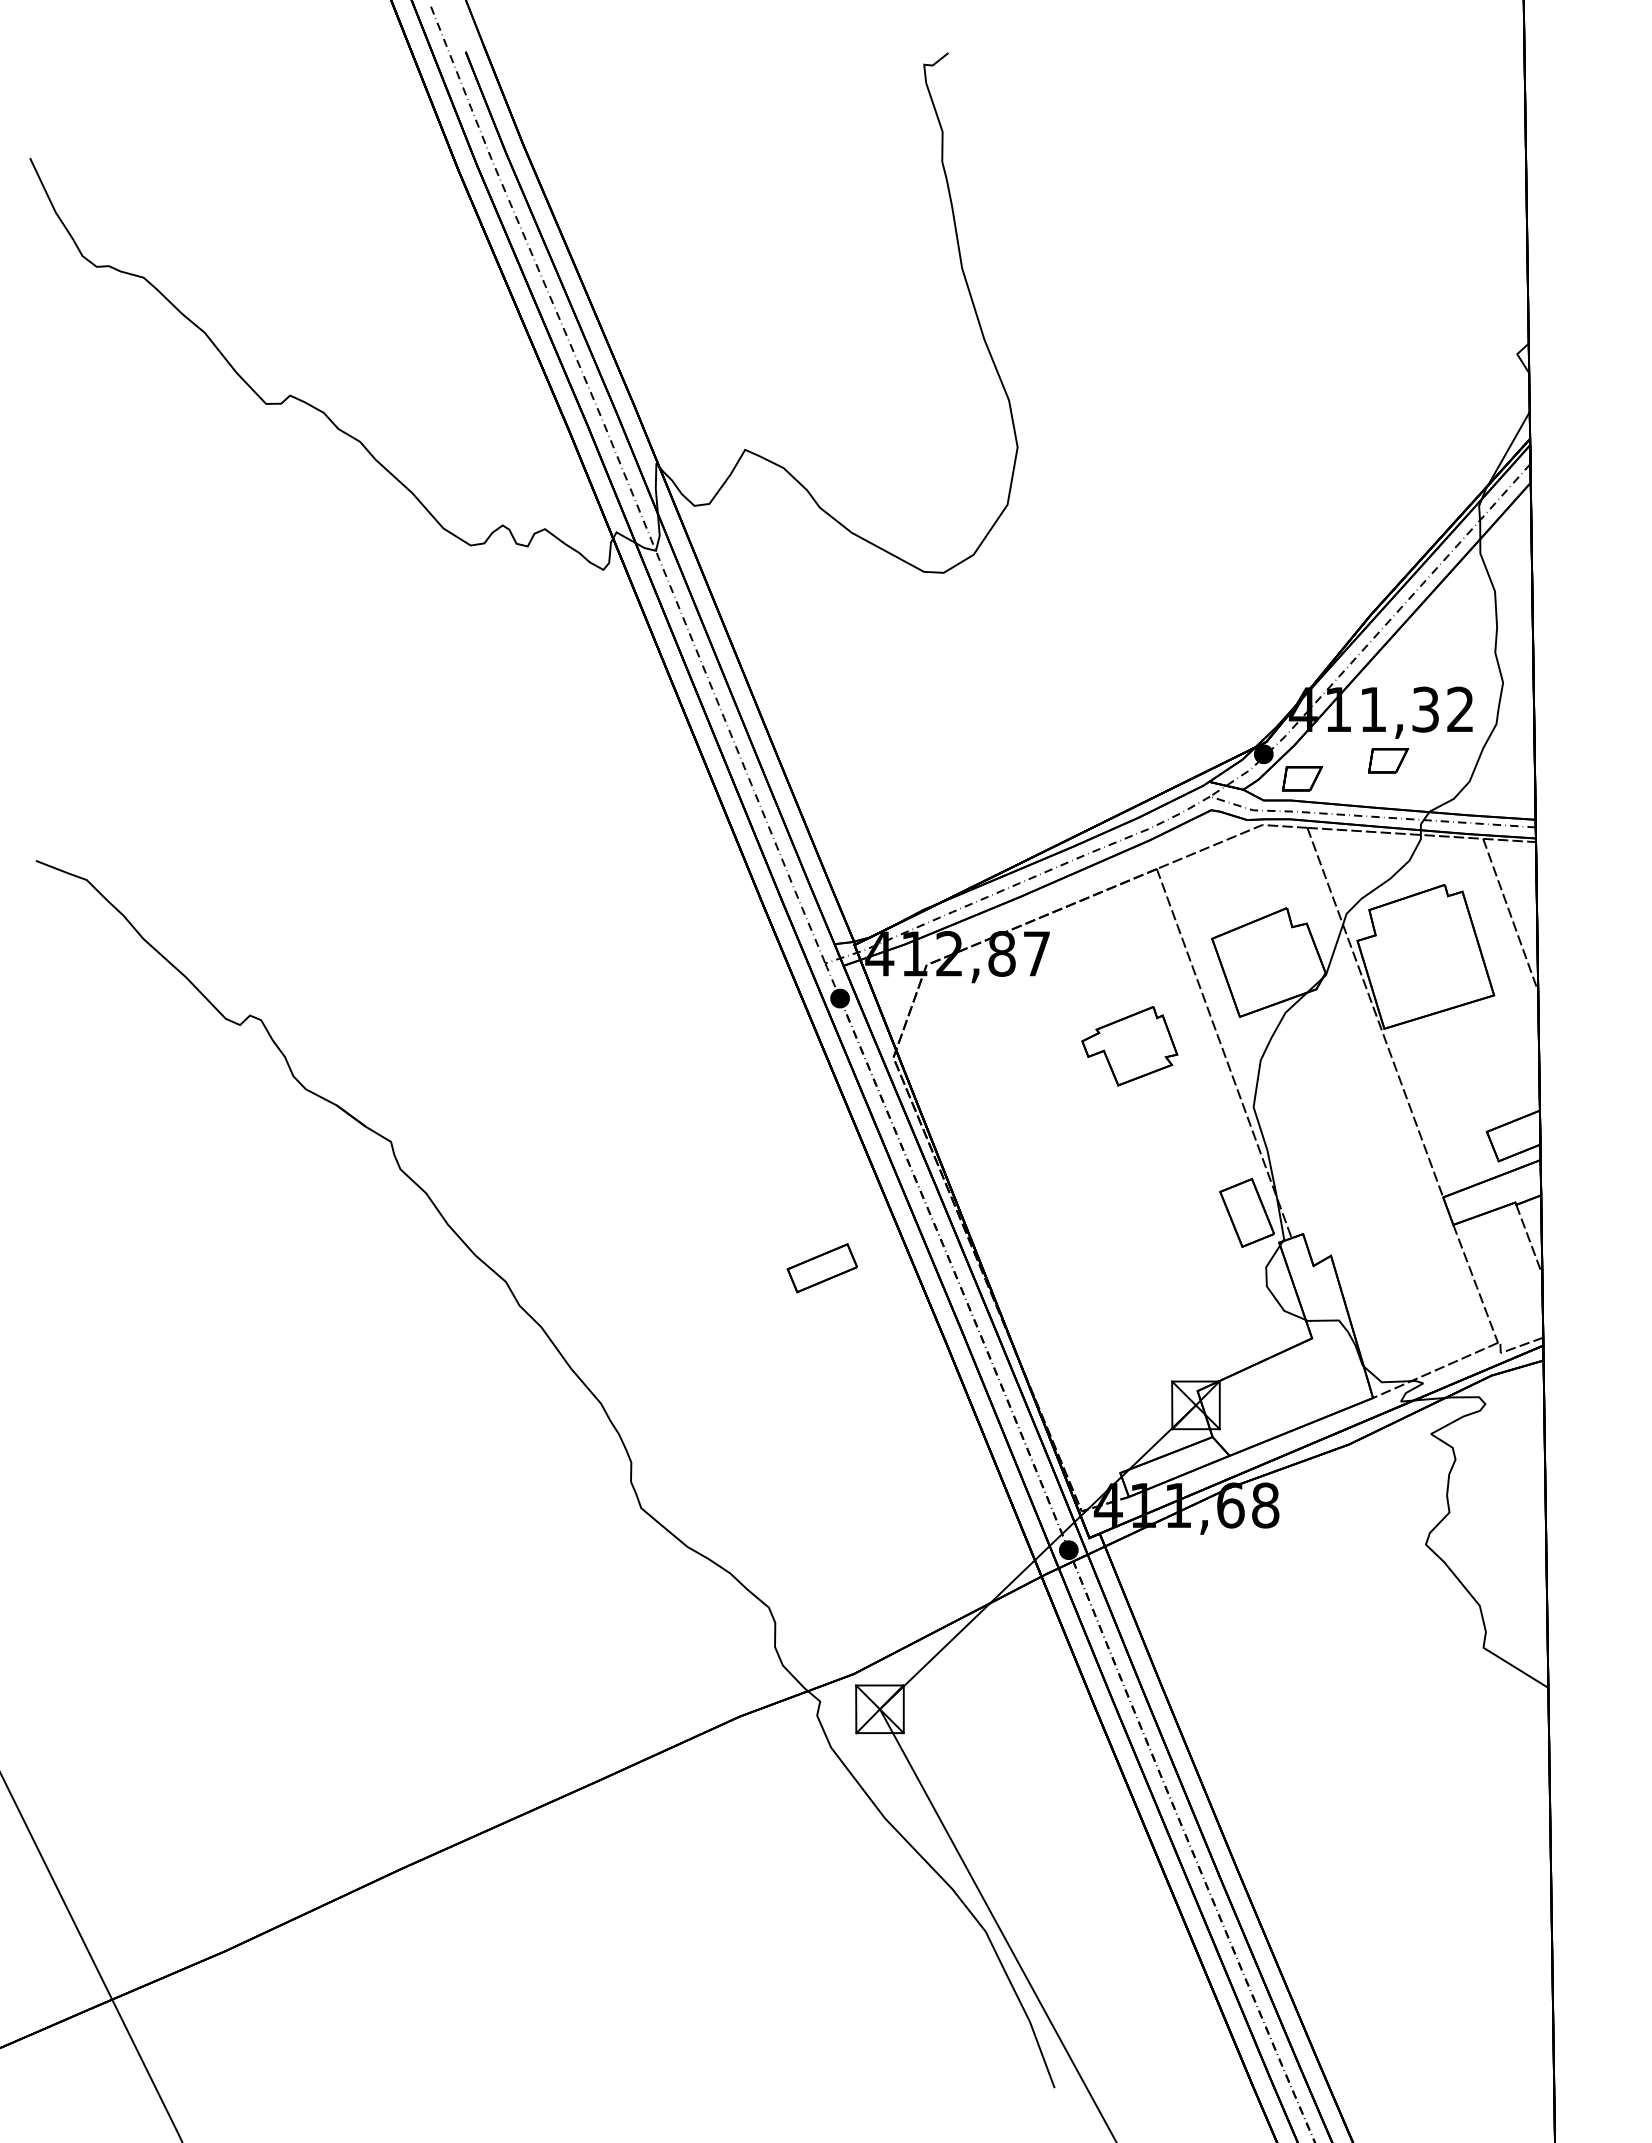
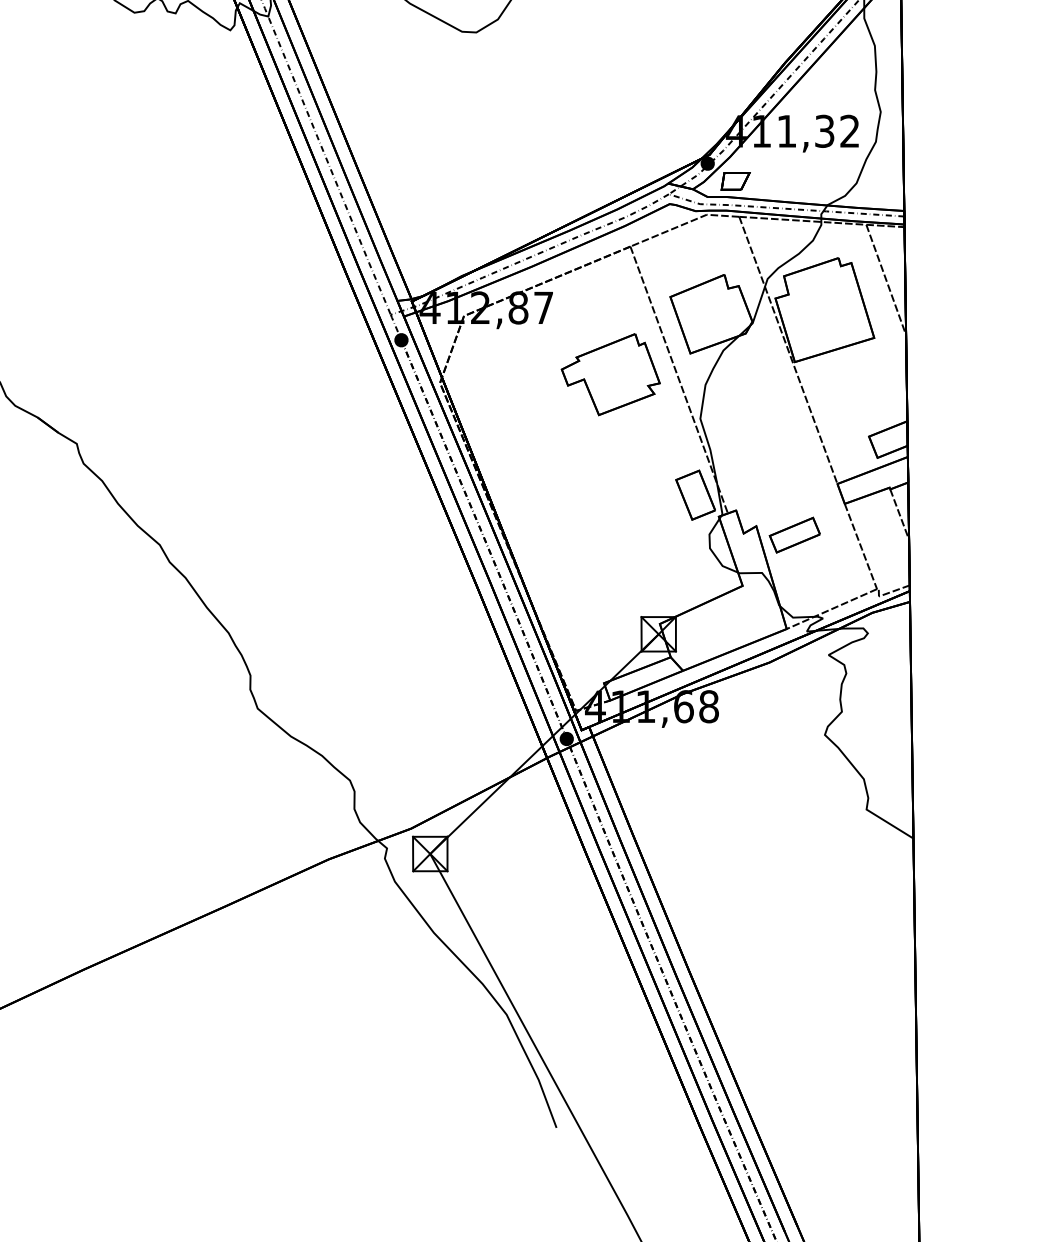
part: (1388, 760) -> (797, 168), removed
part: (1129, 1046) -> (610, 374), size x1.43
part: (821, 1268) -> (794, 535), moved

